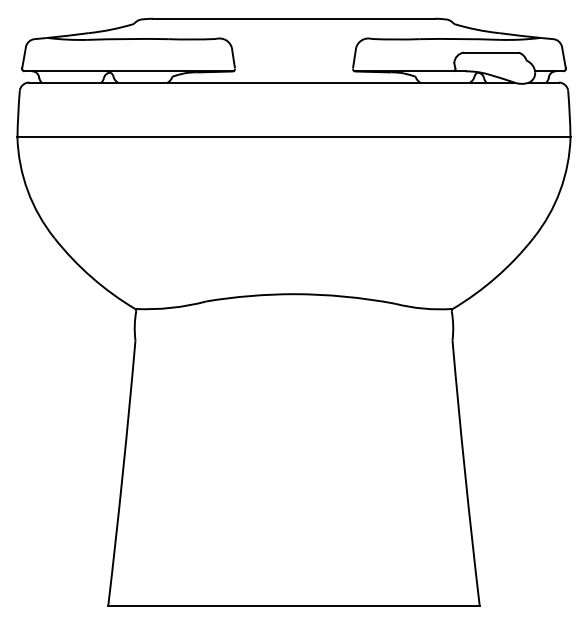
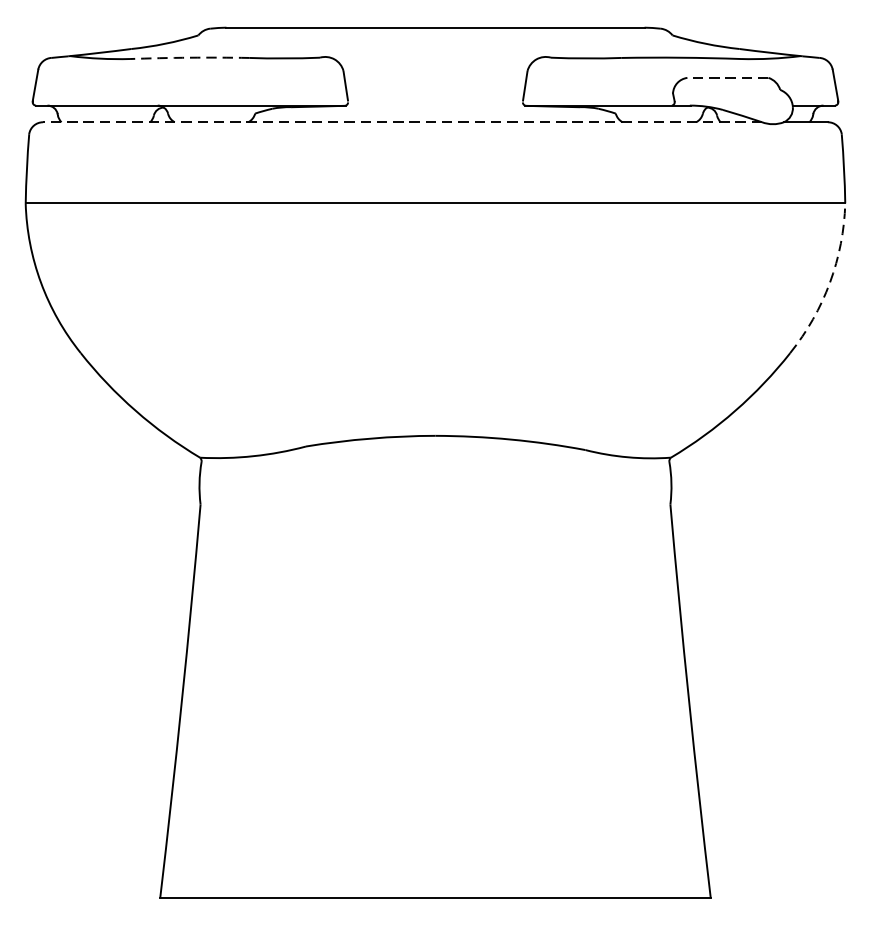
arc: (128, 39) -> (190, 58), solid -> dashed
line: (490, 52) -> (726, 77), solid -> dashed
line: (271, 82) -> (402, 122), solid -> dashed
arc: (560, 190) -> (830, 282), solid -> dashed

